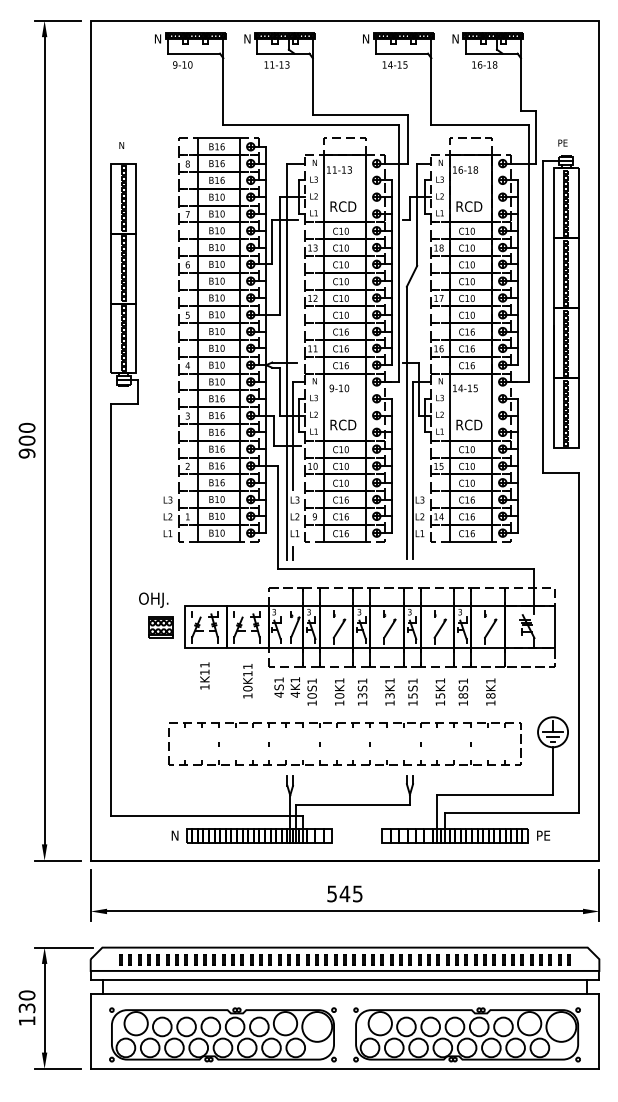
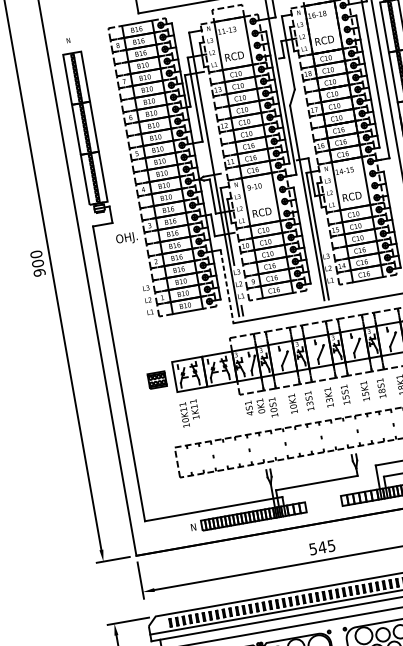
line: (278, 517) -> (227, 286), solid -> dashed
text: (153, 599) -> (126, 238), moved
text: (247, 681) -> (184, 415), moved
text: (295, 694) -> (261, 411), 4K1 -> 0K1

